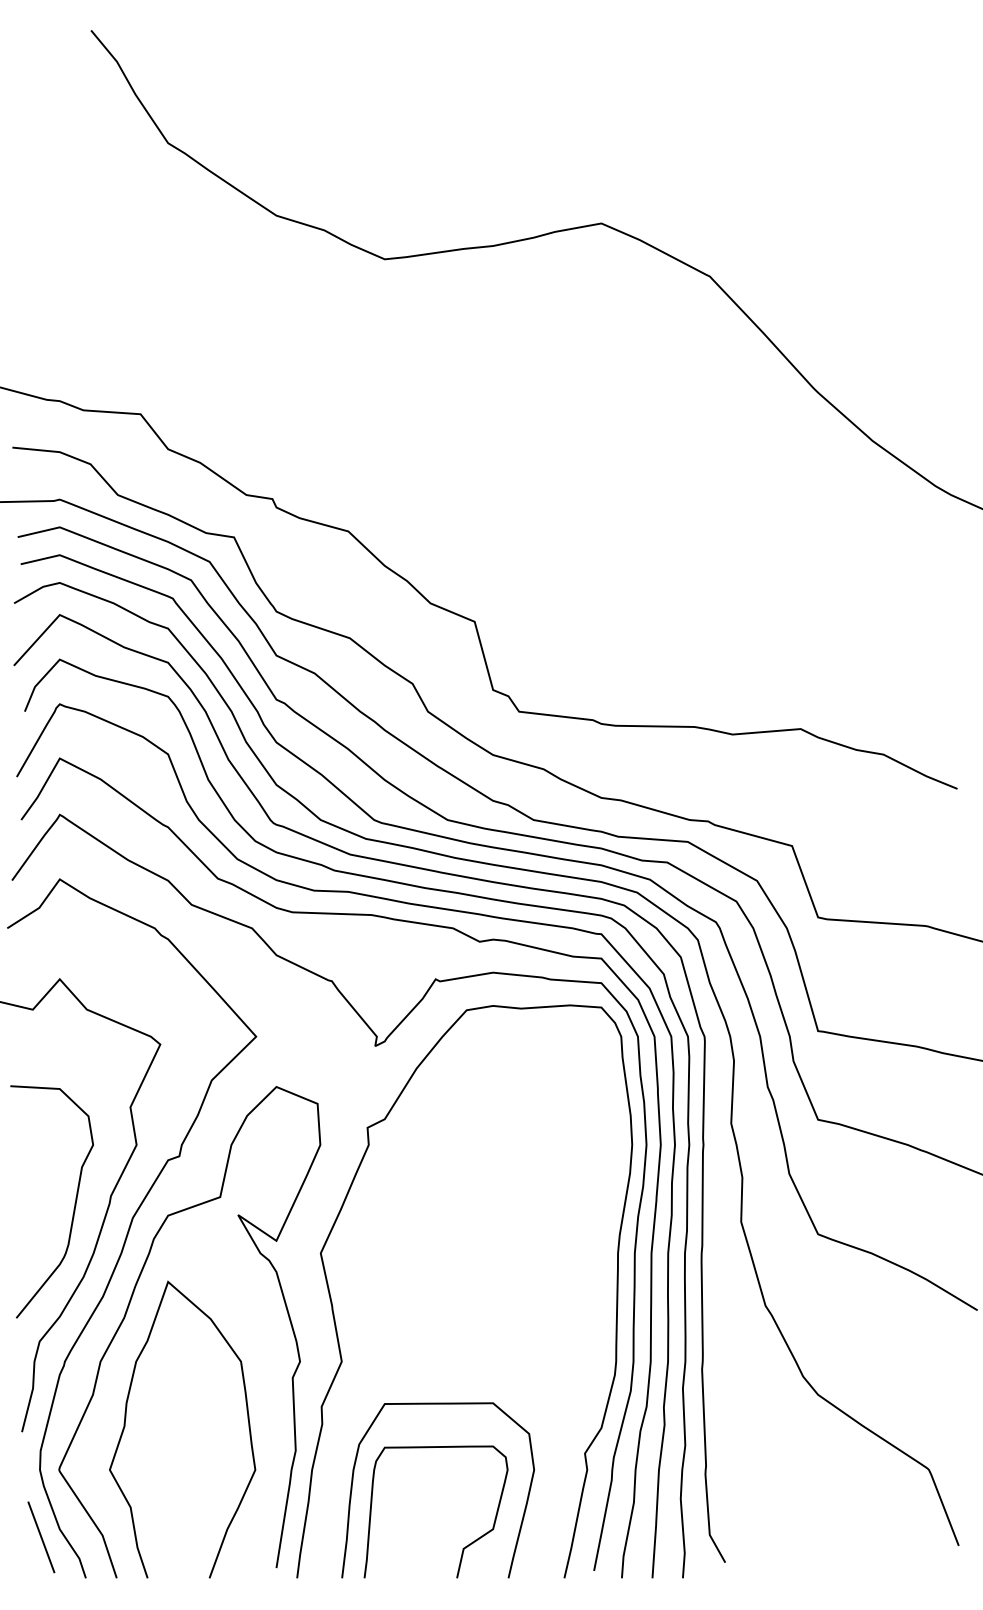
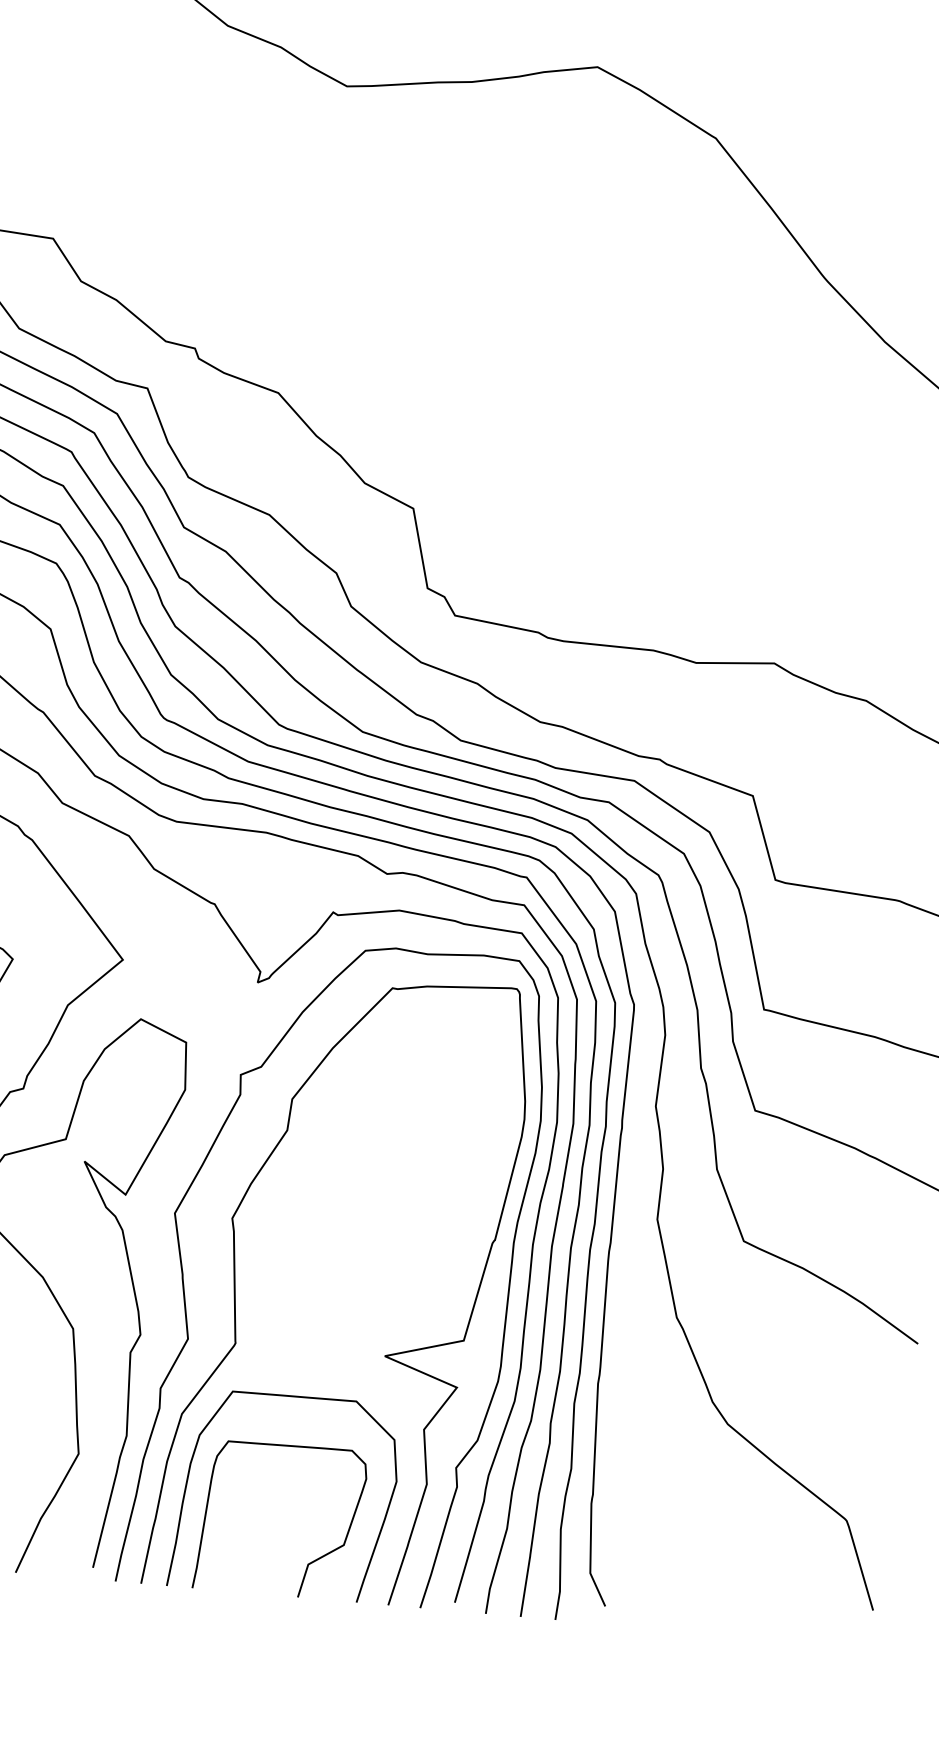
curve: (514, 1360) -> (385, 1354), added

